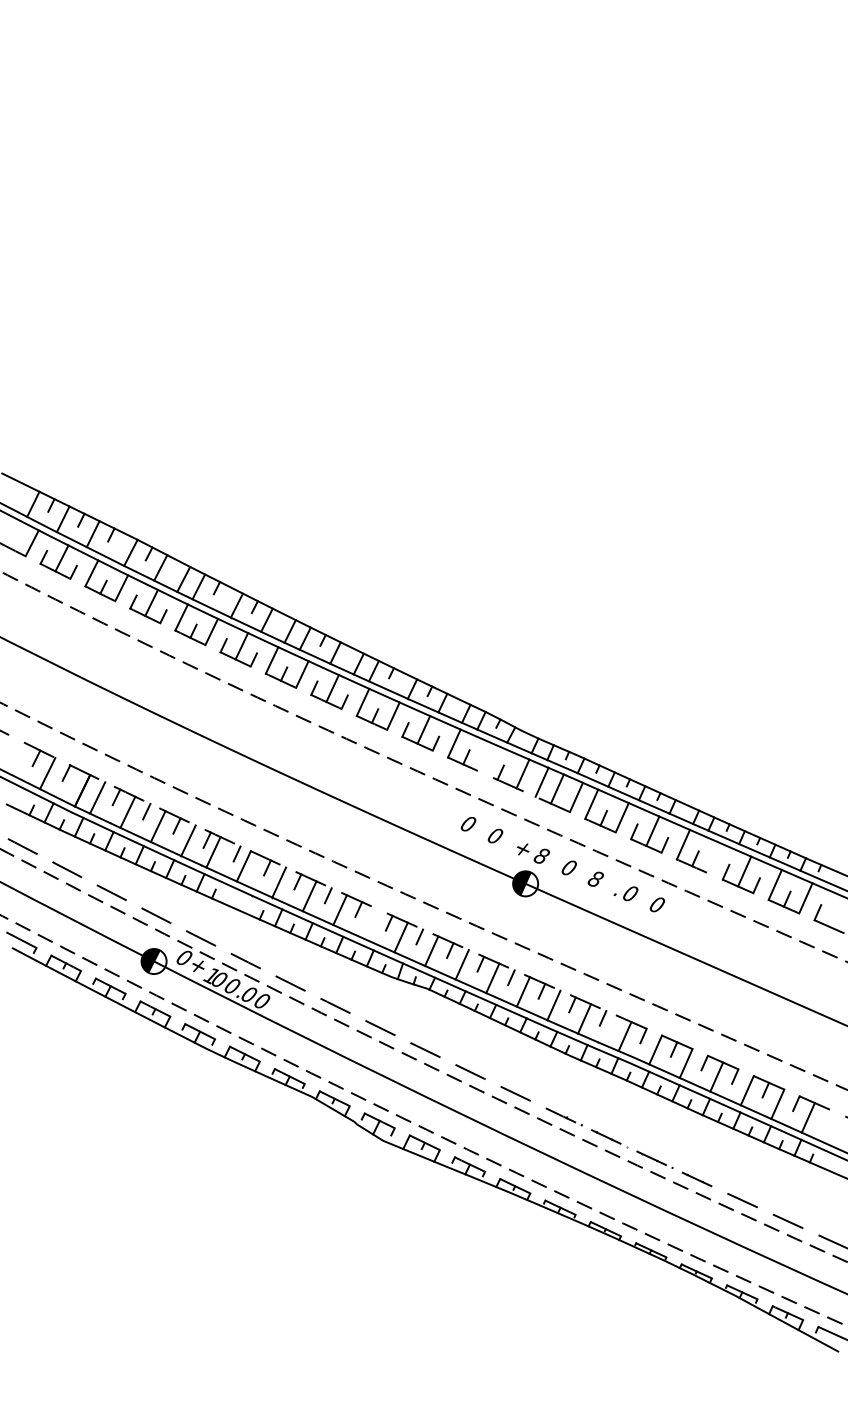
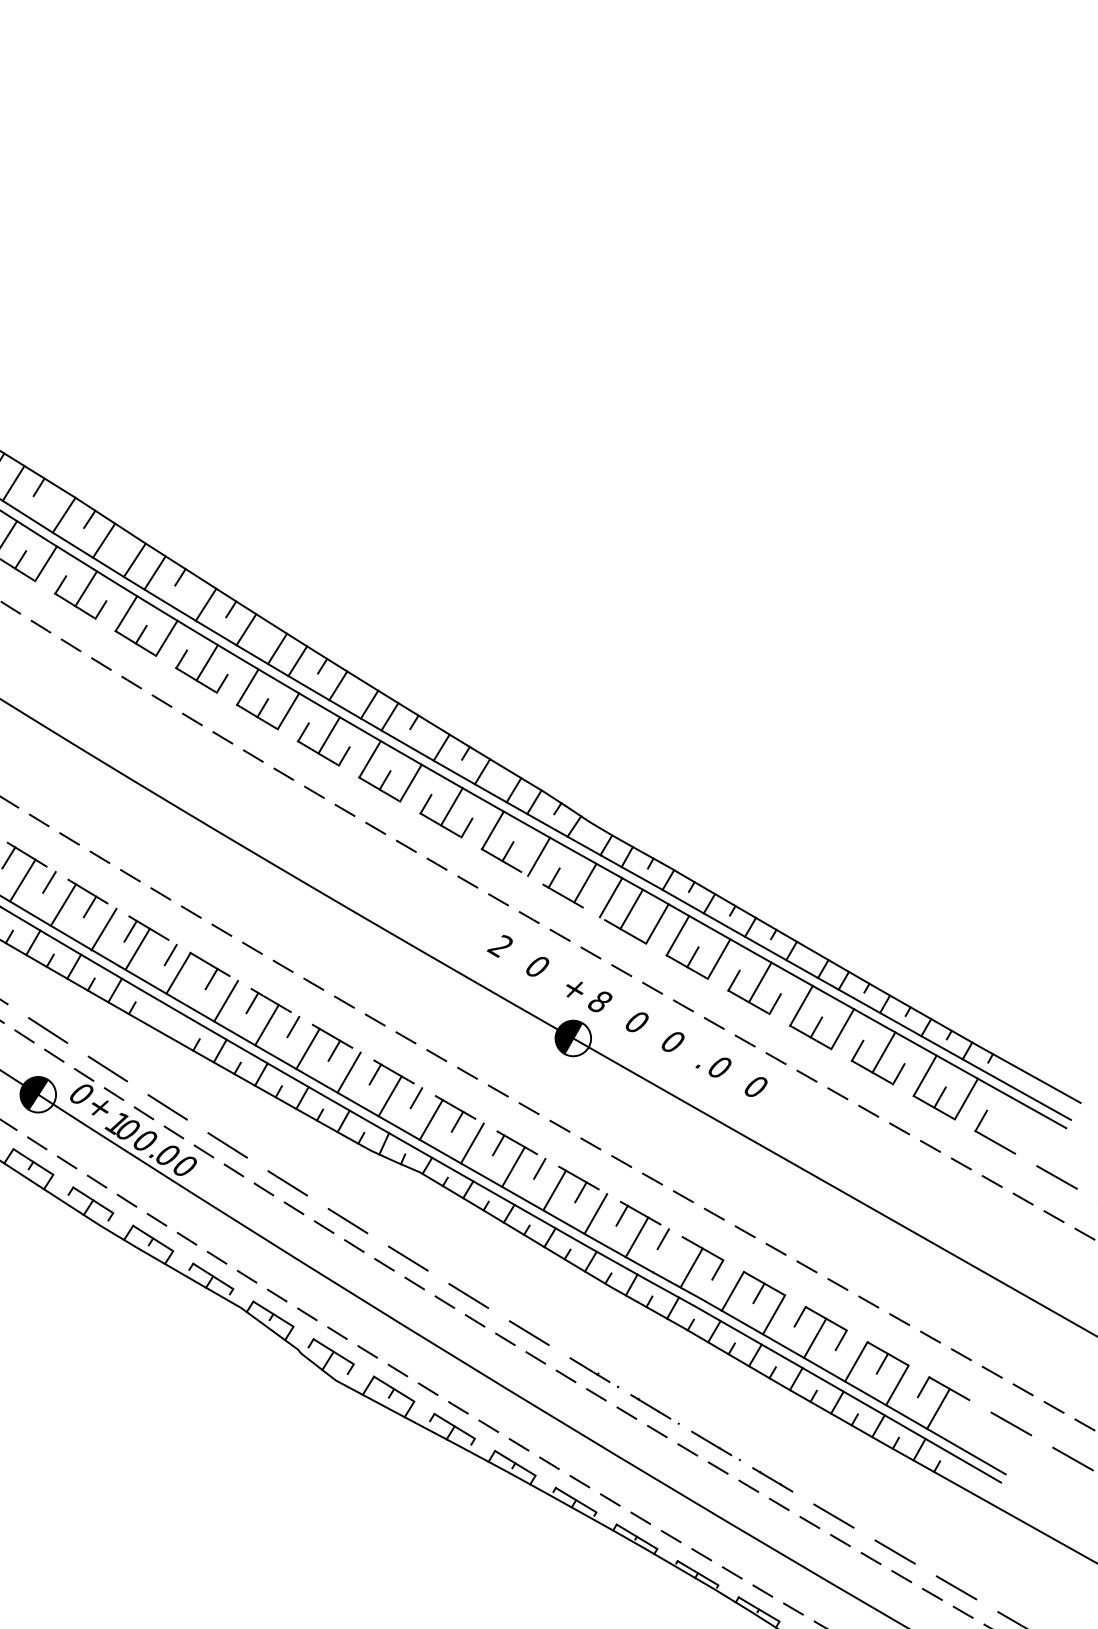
line: (488, 758) -> (538, 856), added
text: (467, 824) -> (499, 946), 0 -> 2
line: (713, 857) -> (842, 1028), added
text: (595, 878) -> (672, 1040), 8 -> 0
line: (370, 923) -> (348, 1072), added

